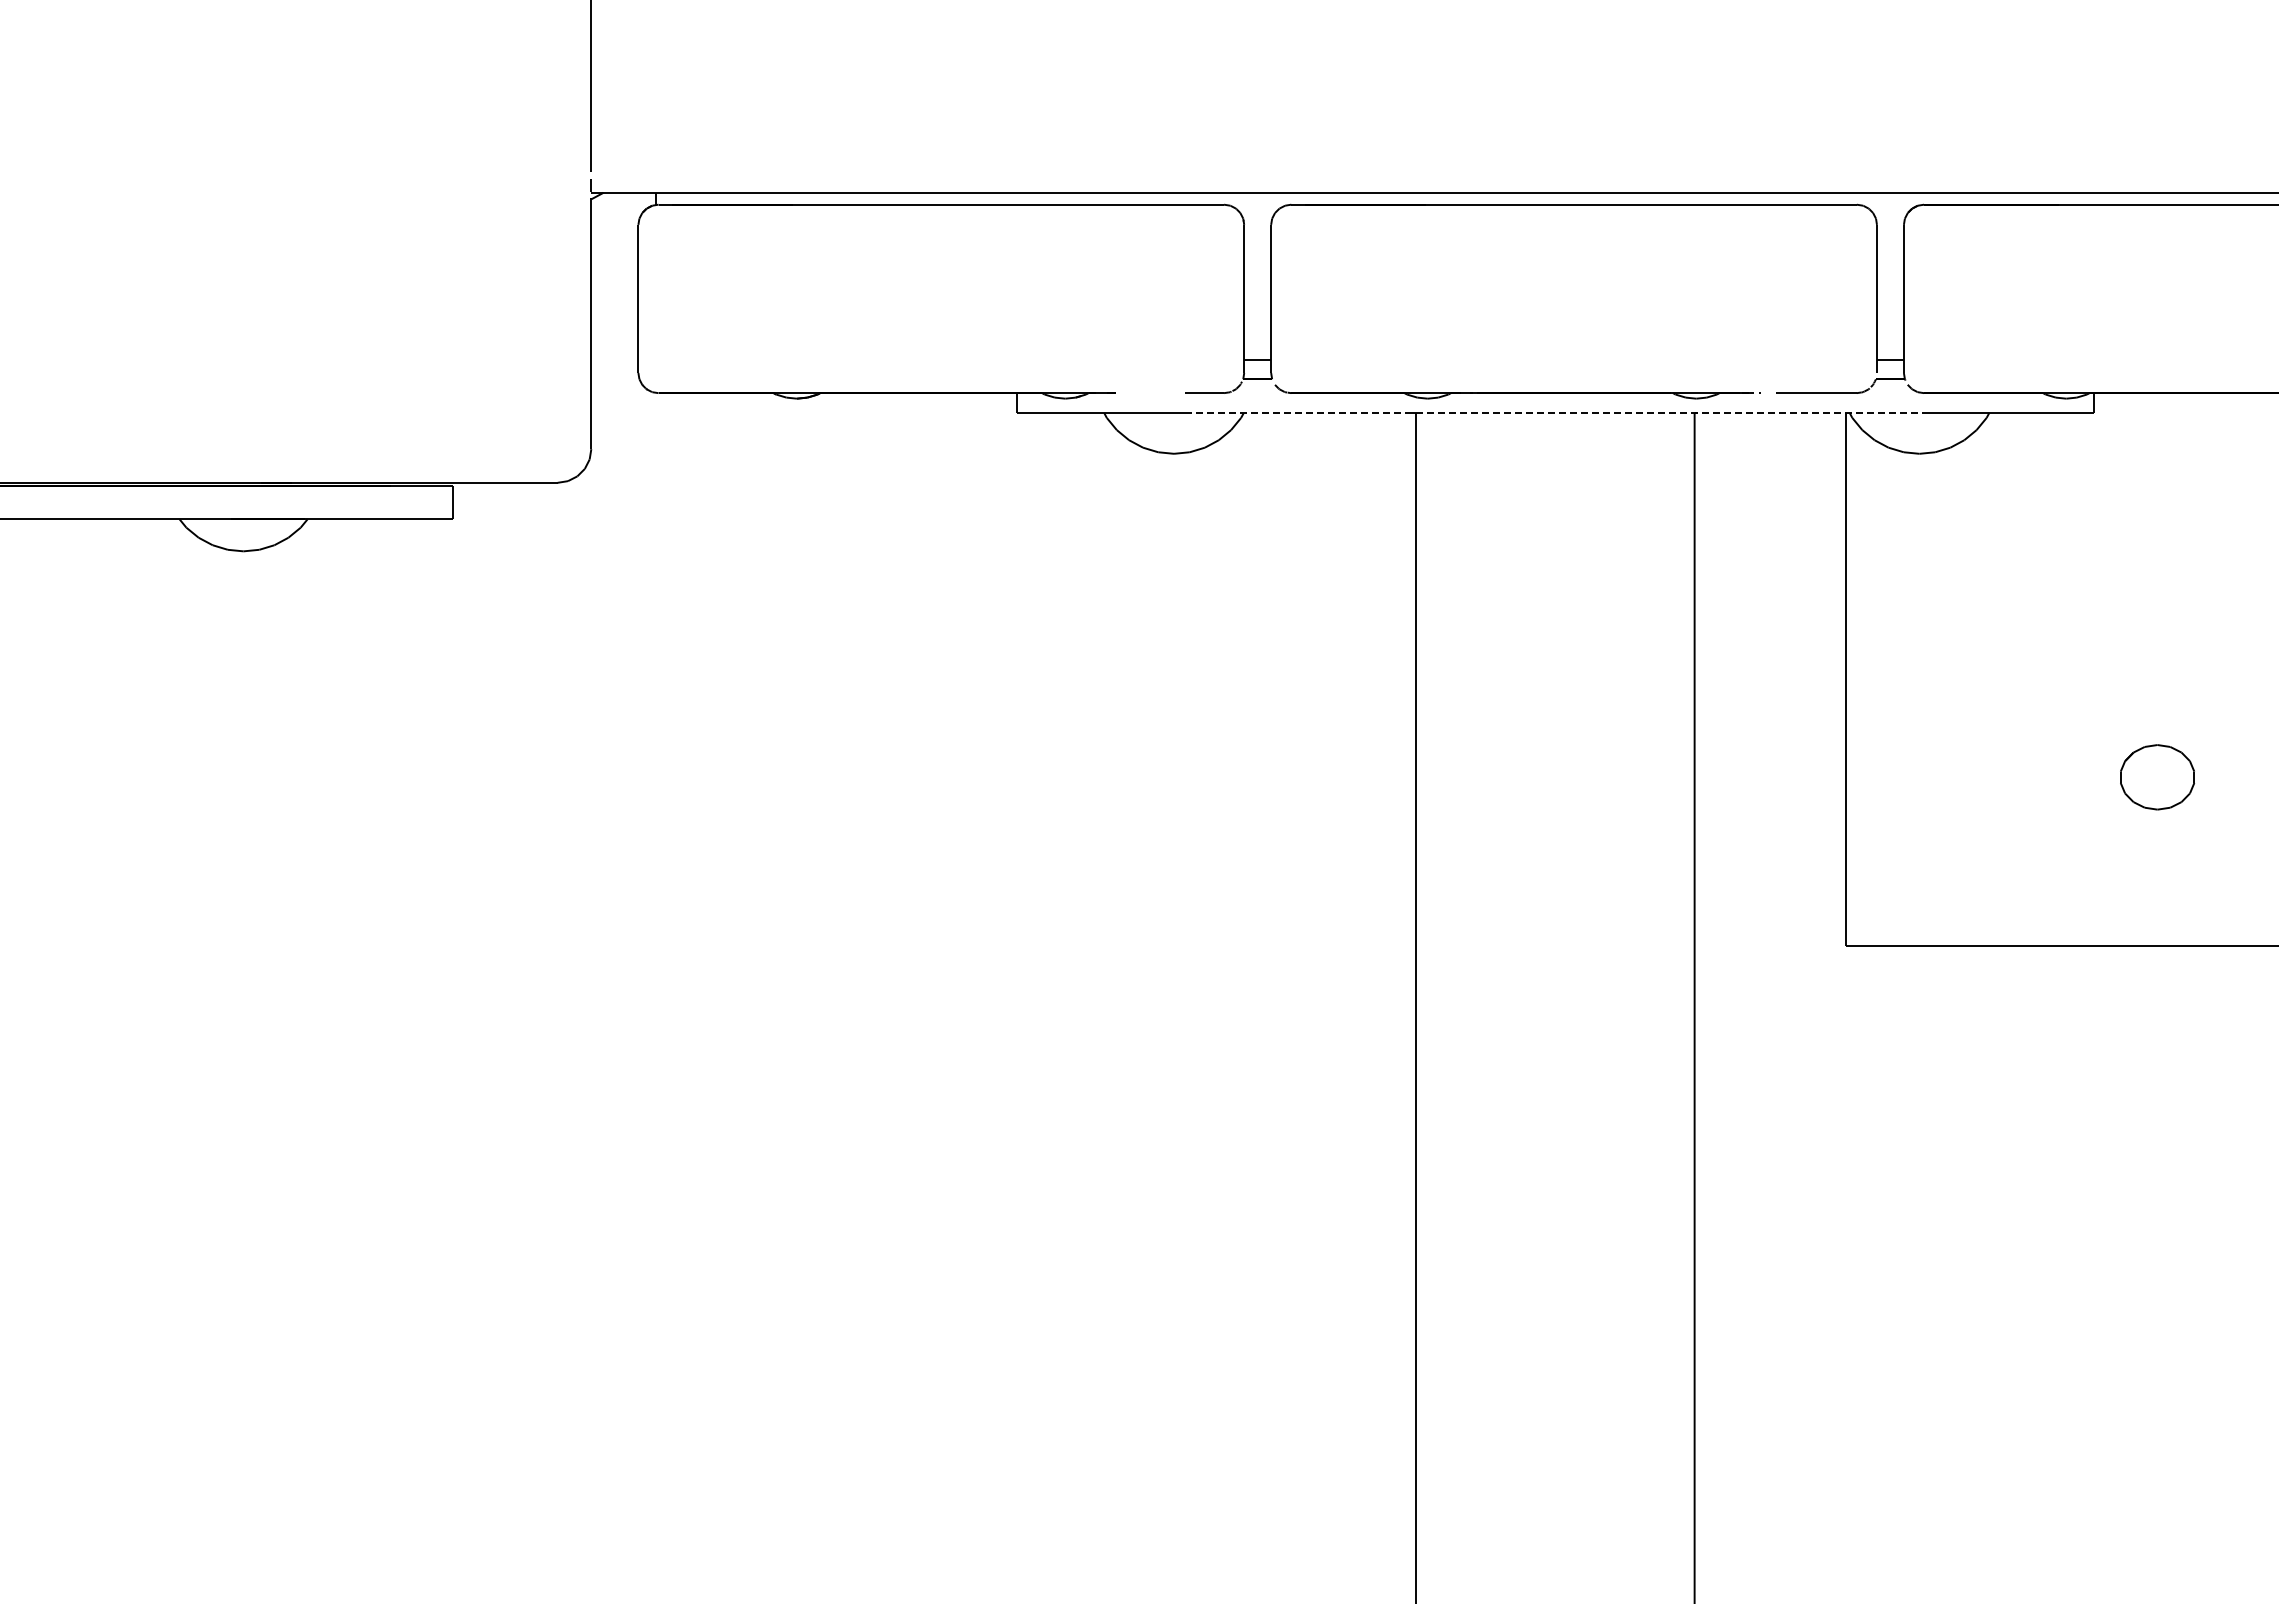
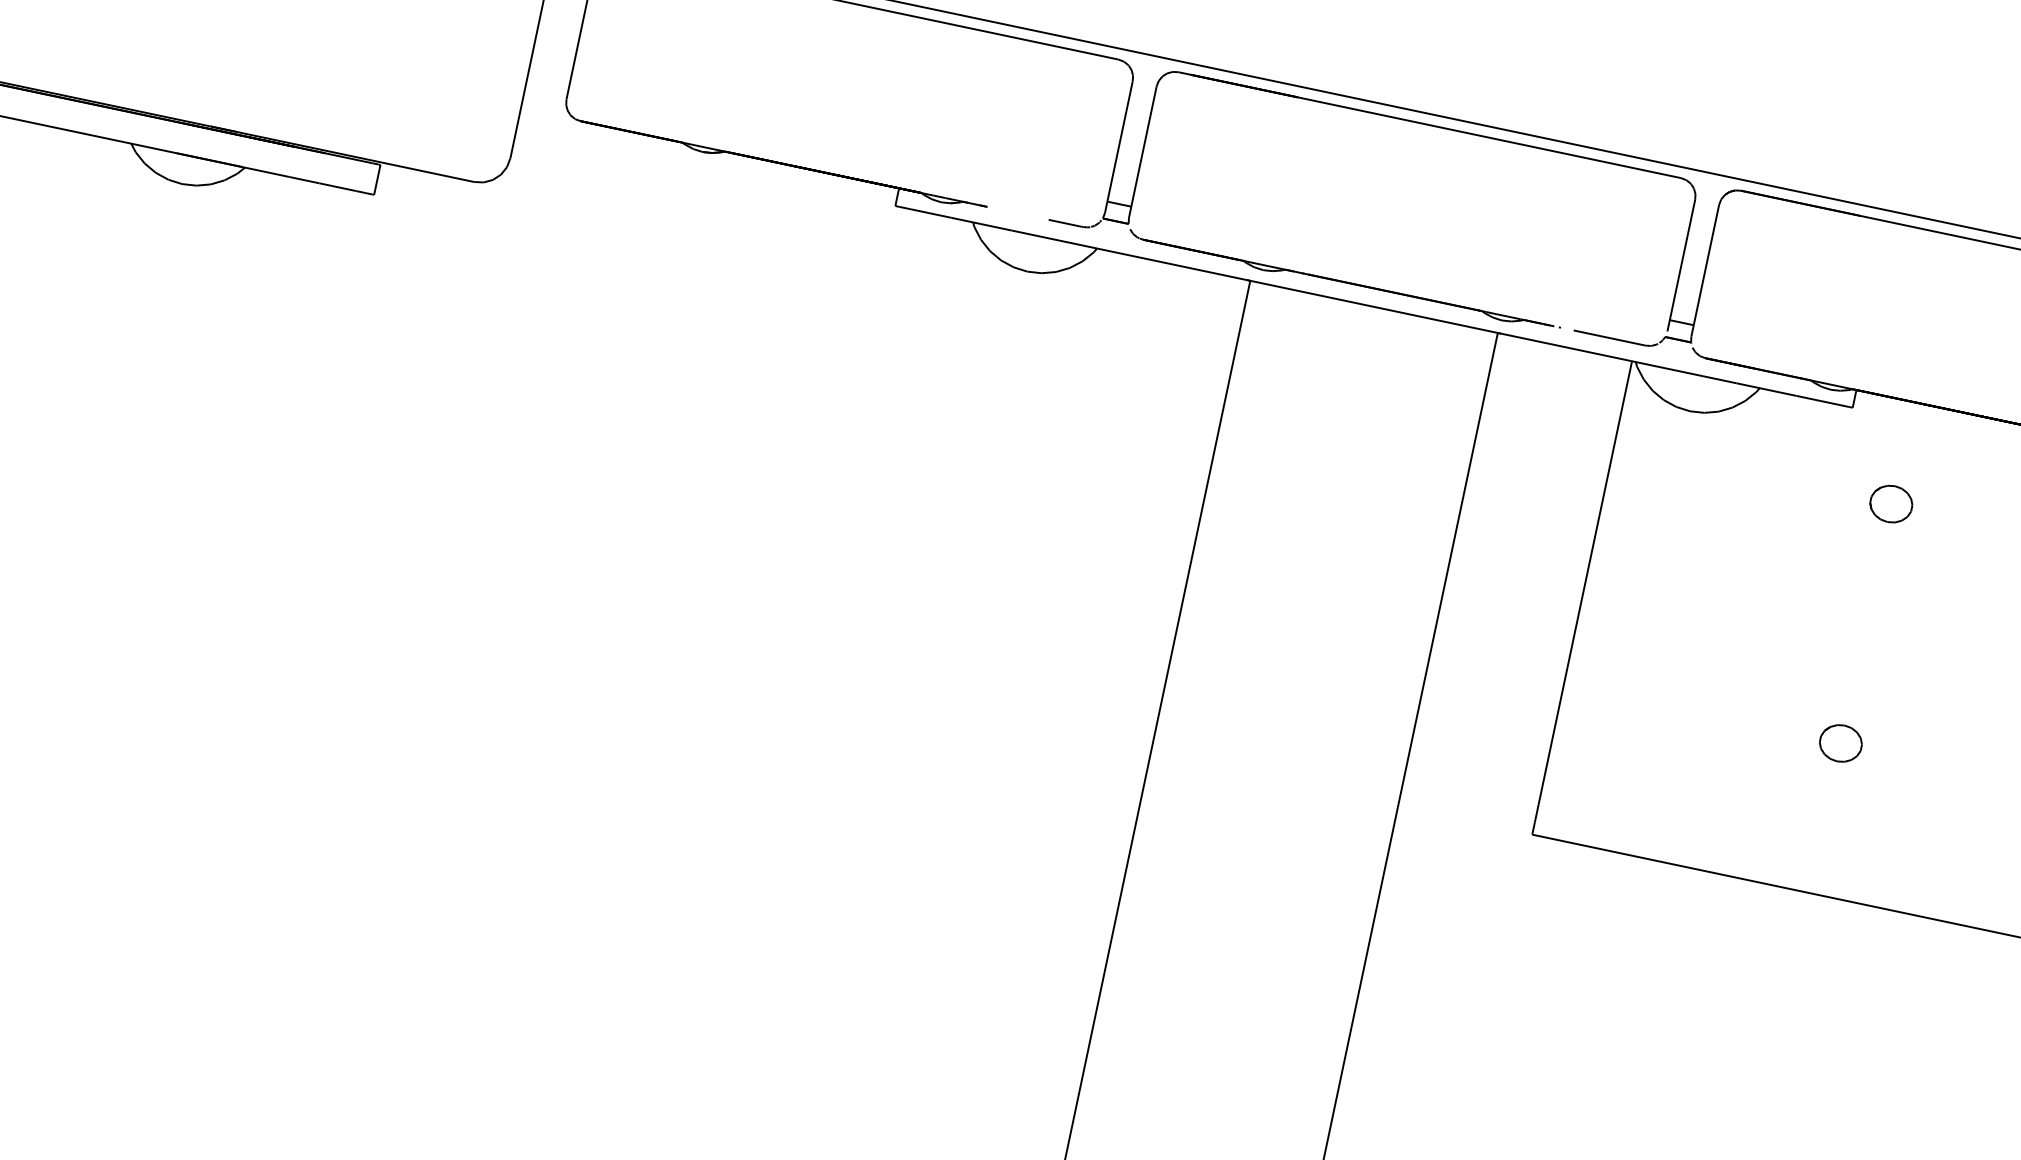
line: (1555, 413) -> (1374, 307), dashed -> solid
part: (2156, 508) -> (1890, 504), added
part: (2156, 777) -> (1840, 743), size x0.62

